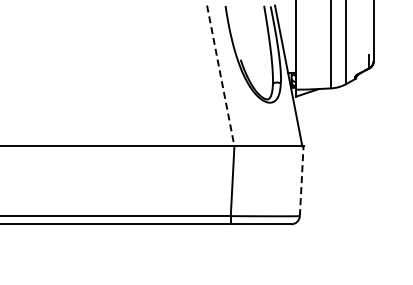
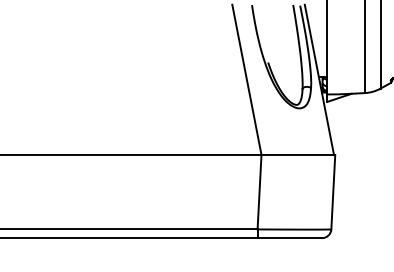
line: (220, 76) -> (246, 80), dashed -> solid
line: (301, 181) -> (333, 192), dashed -> solid

